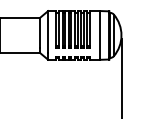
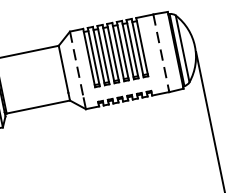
line: (48, 32) -> (77, 65), solid -> dashed
line: (100, 35) -> (161, 53), solid -> dashed

